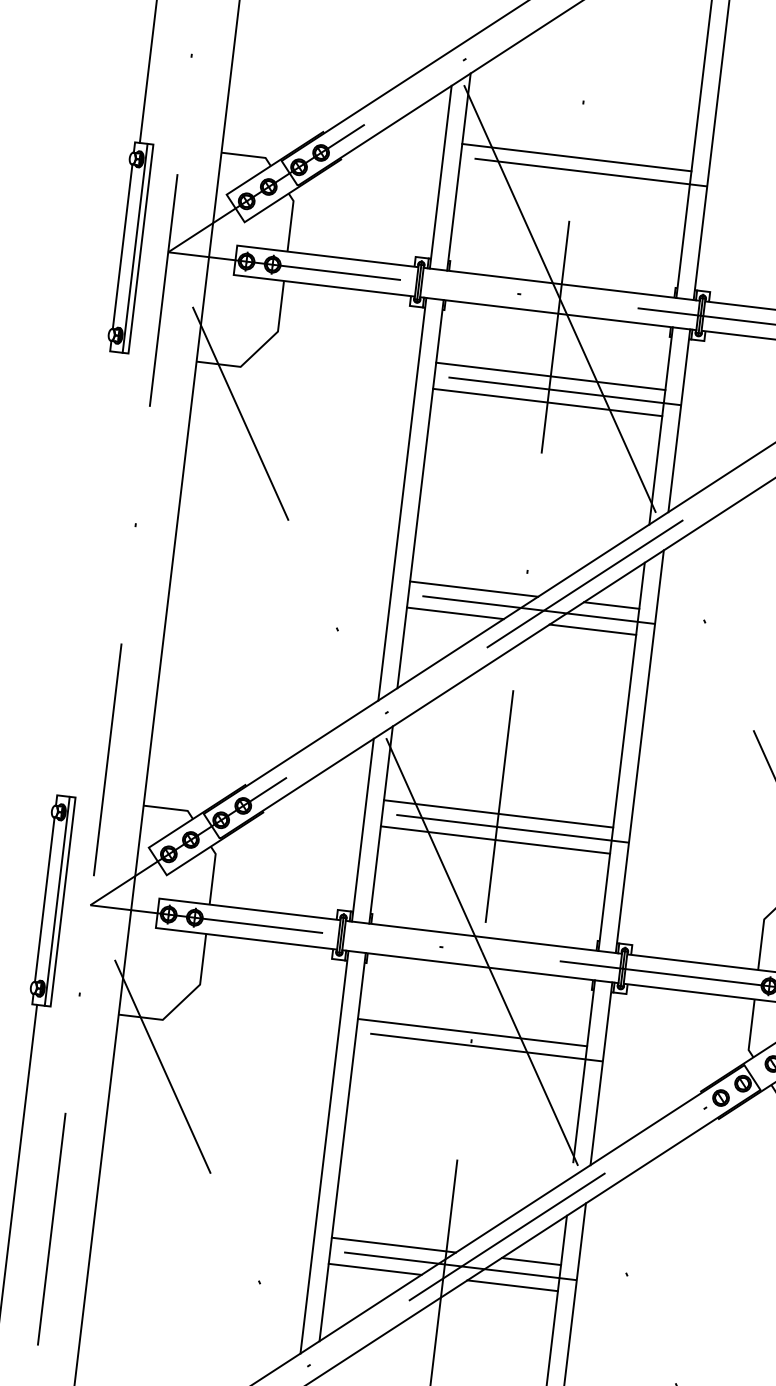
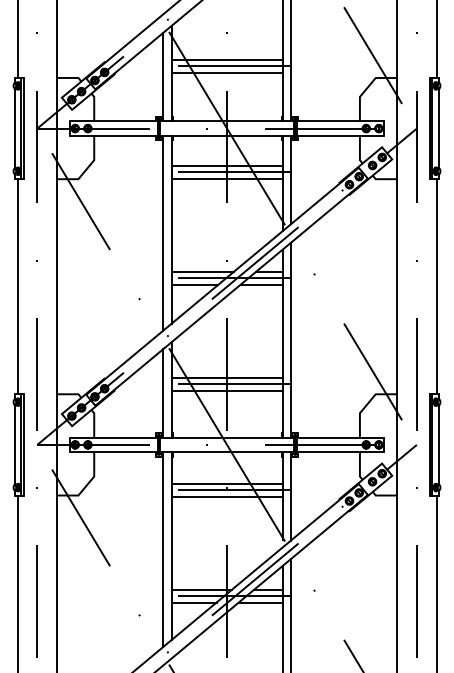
line: (572, 183) -> (226, 72), added
line: (88, 573) -> (17, 286), added
line: (468, 1058) -> (226, 496), added

